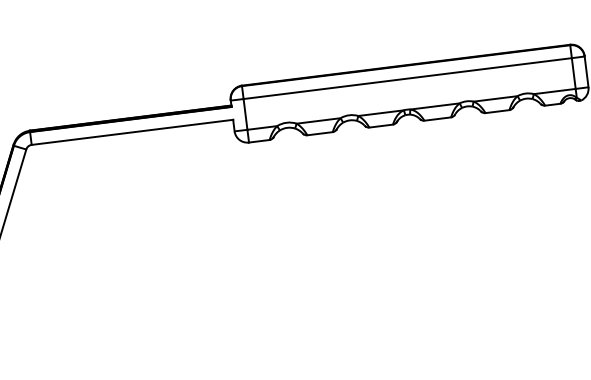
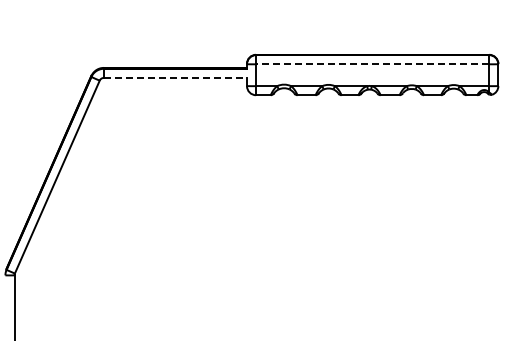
line: (407, 78) -> (372, 64), solid -> dashed
line: (132, 131) -> (175, 77), solid -> dashed

